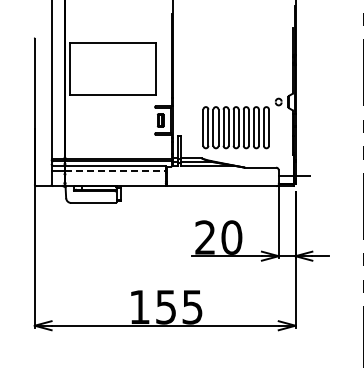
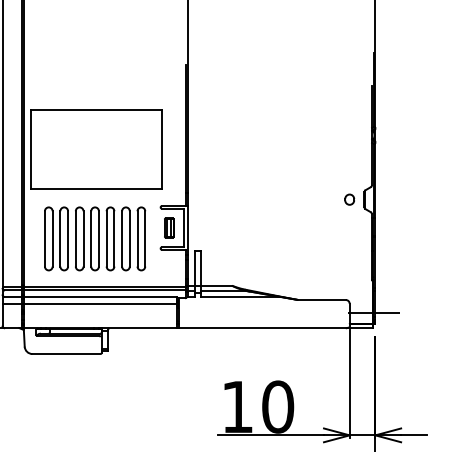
part: (235, 127) -> (94, 238), moved
line: (116, 170) -> (101, 304), dashed -> solid
text: (204, 237) -> (236, 406), 20 -> 10

